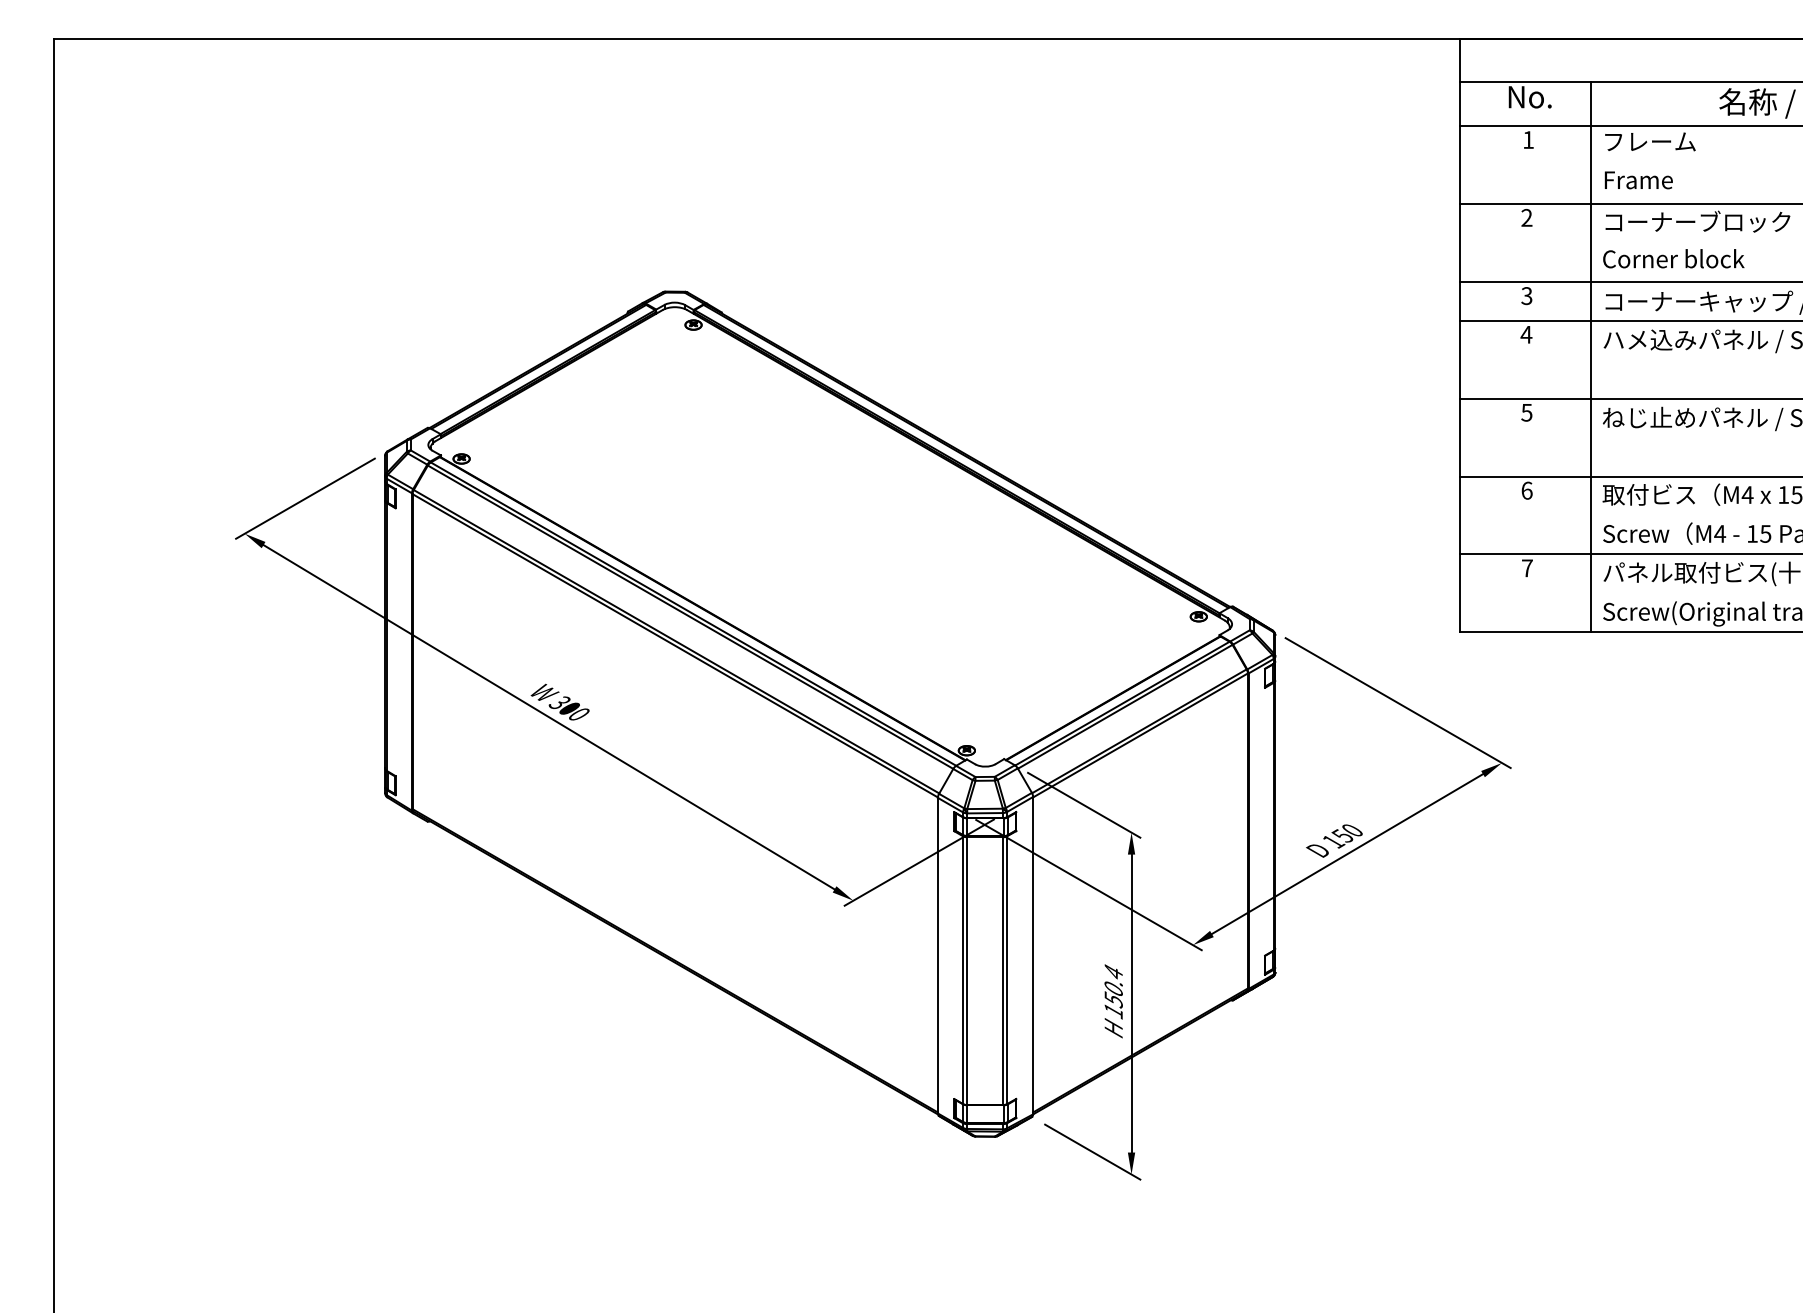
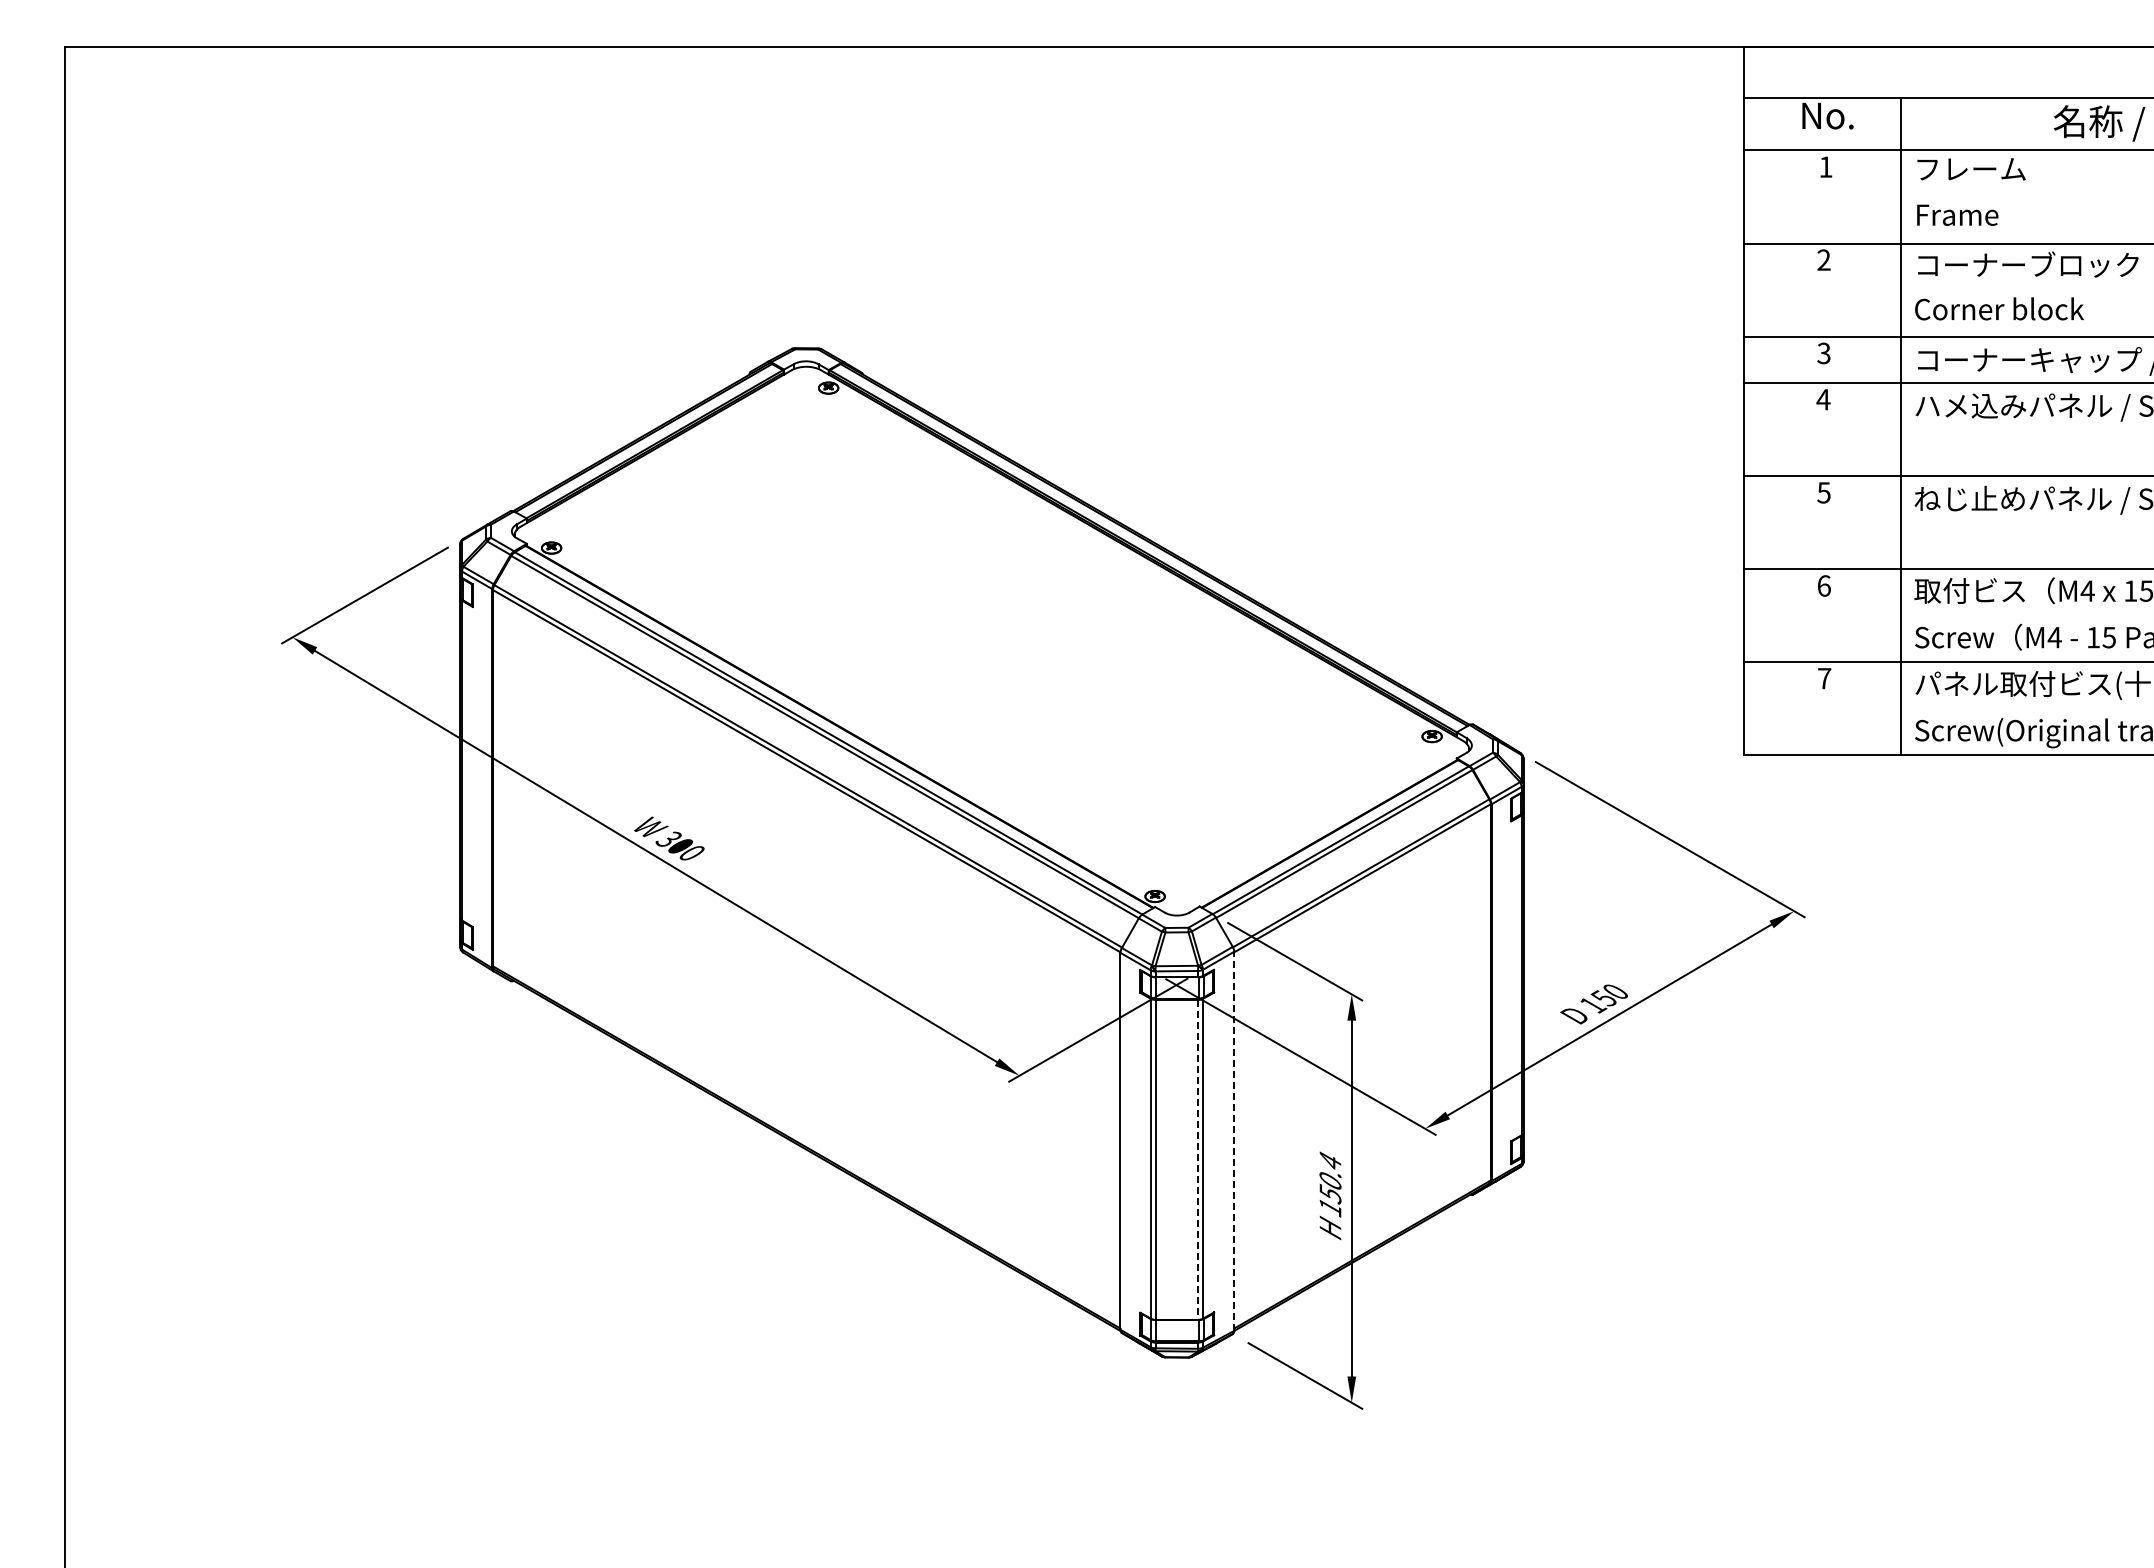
line: (1033, 955) -> (1234, 1141), solid -> dashed
line: (1003, 970) -> (1198, 1159), solid -> dashed

